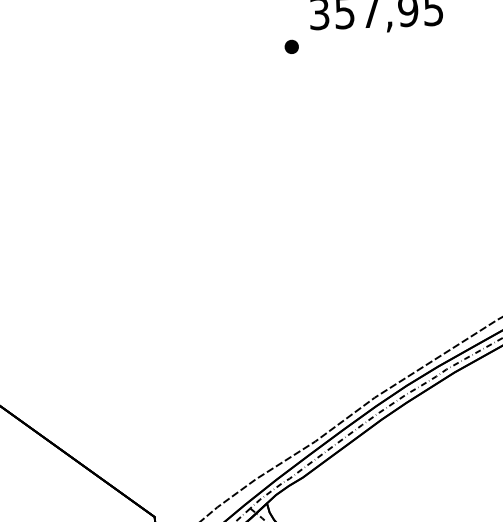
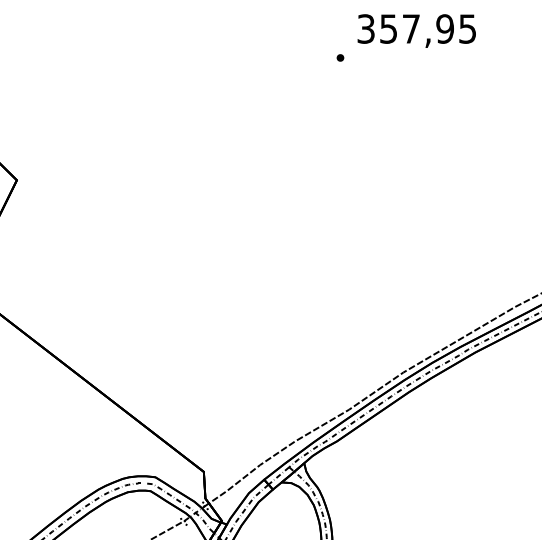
part: (291, 46) -> (340, 57), size x0.6

